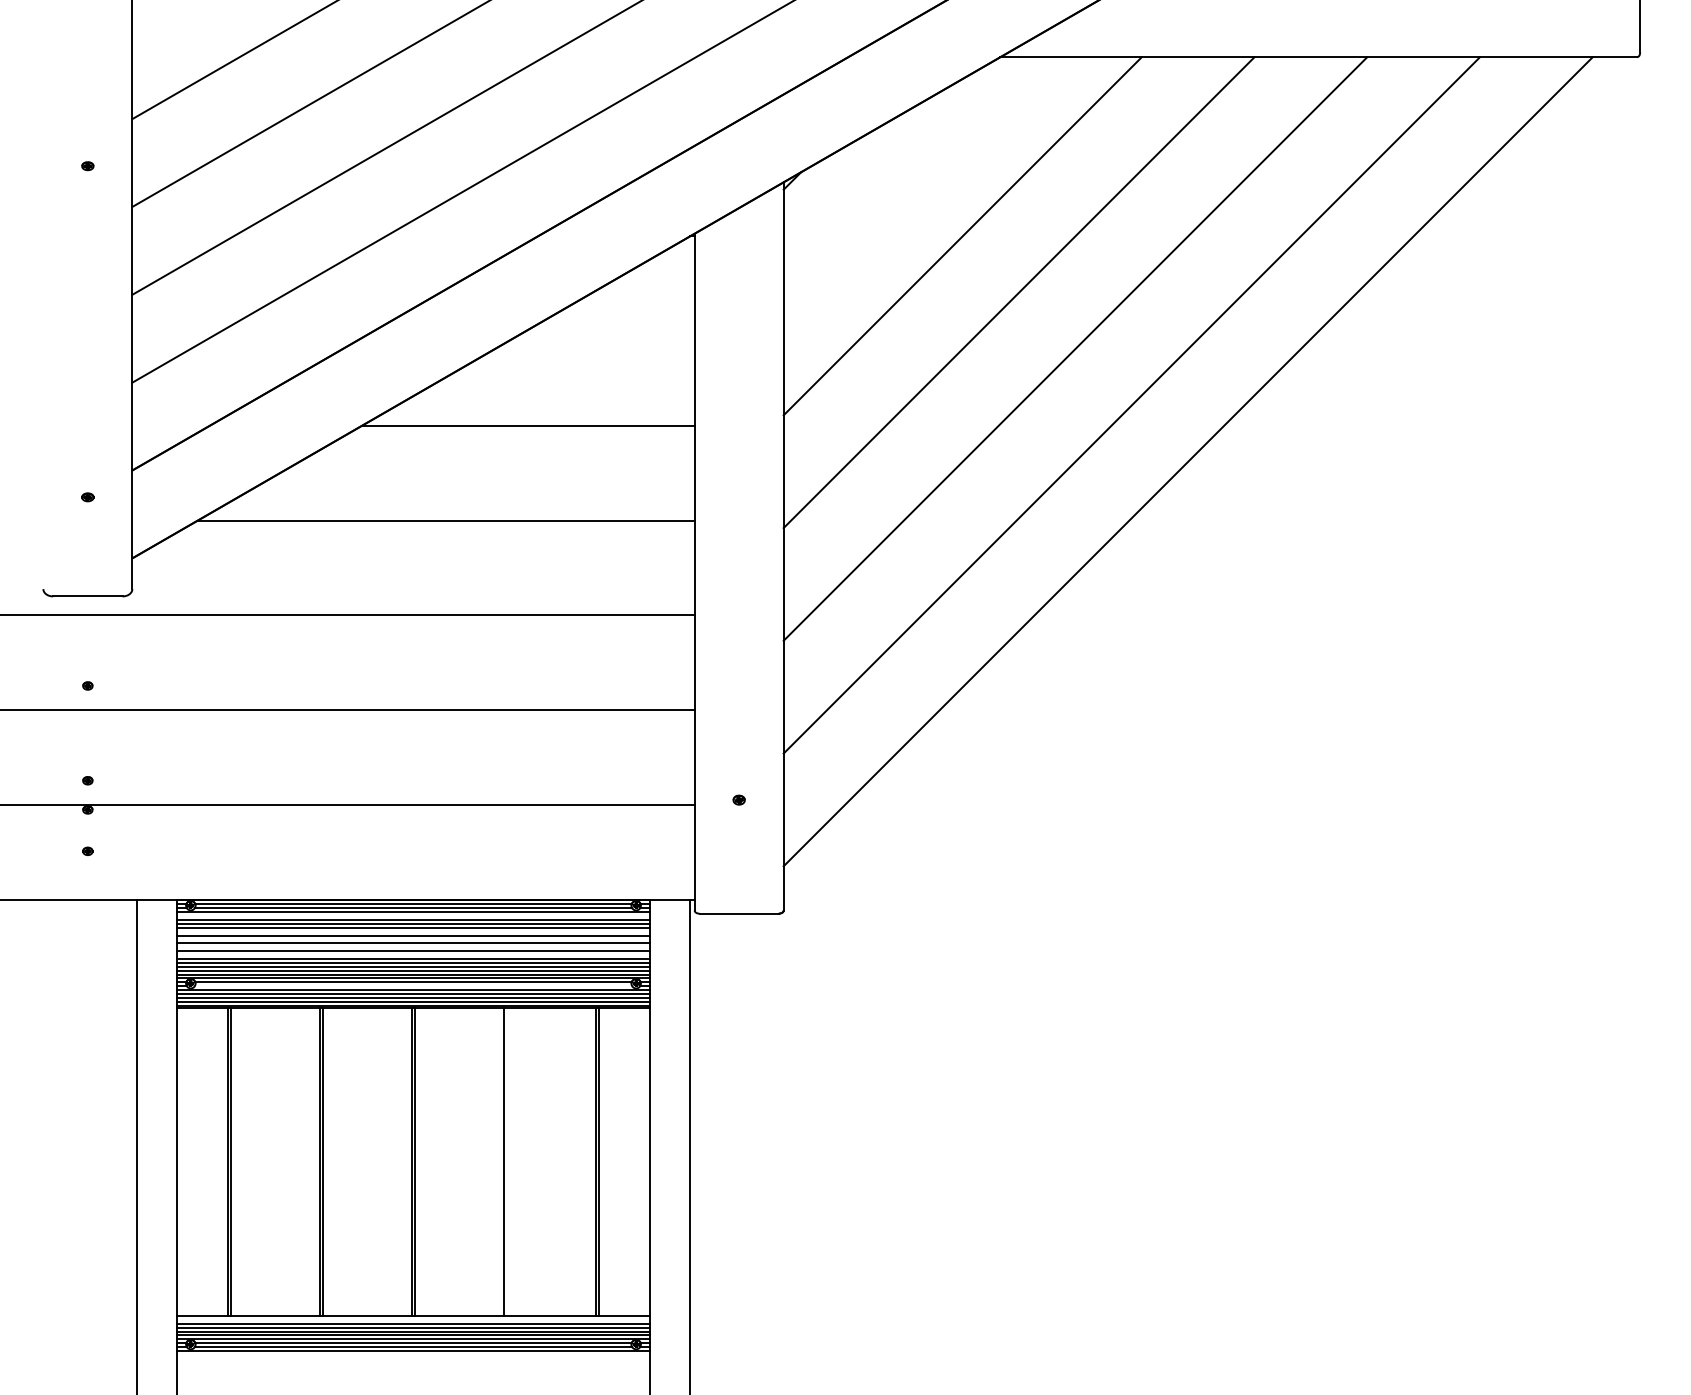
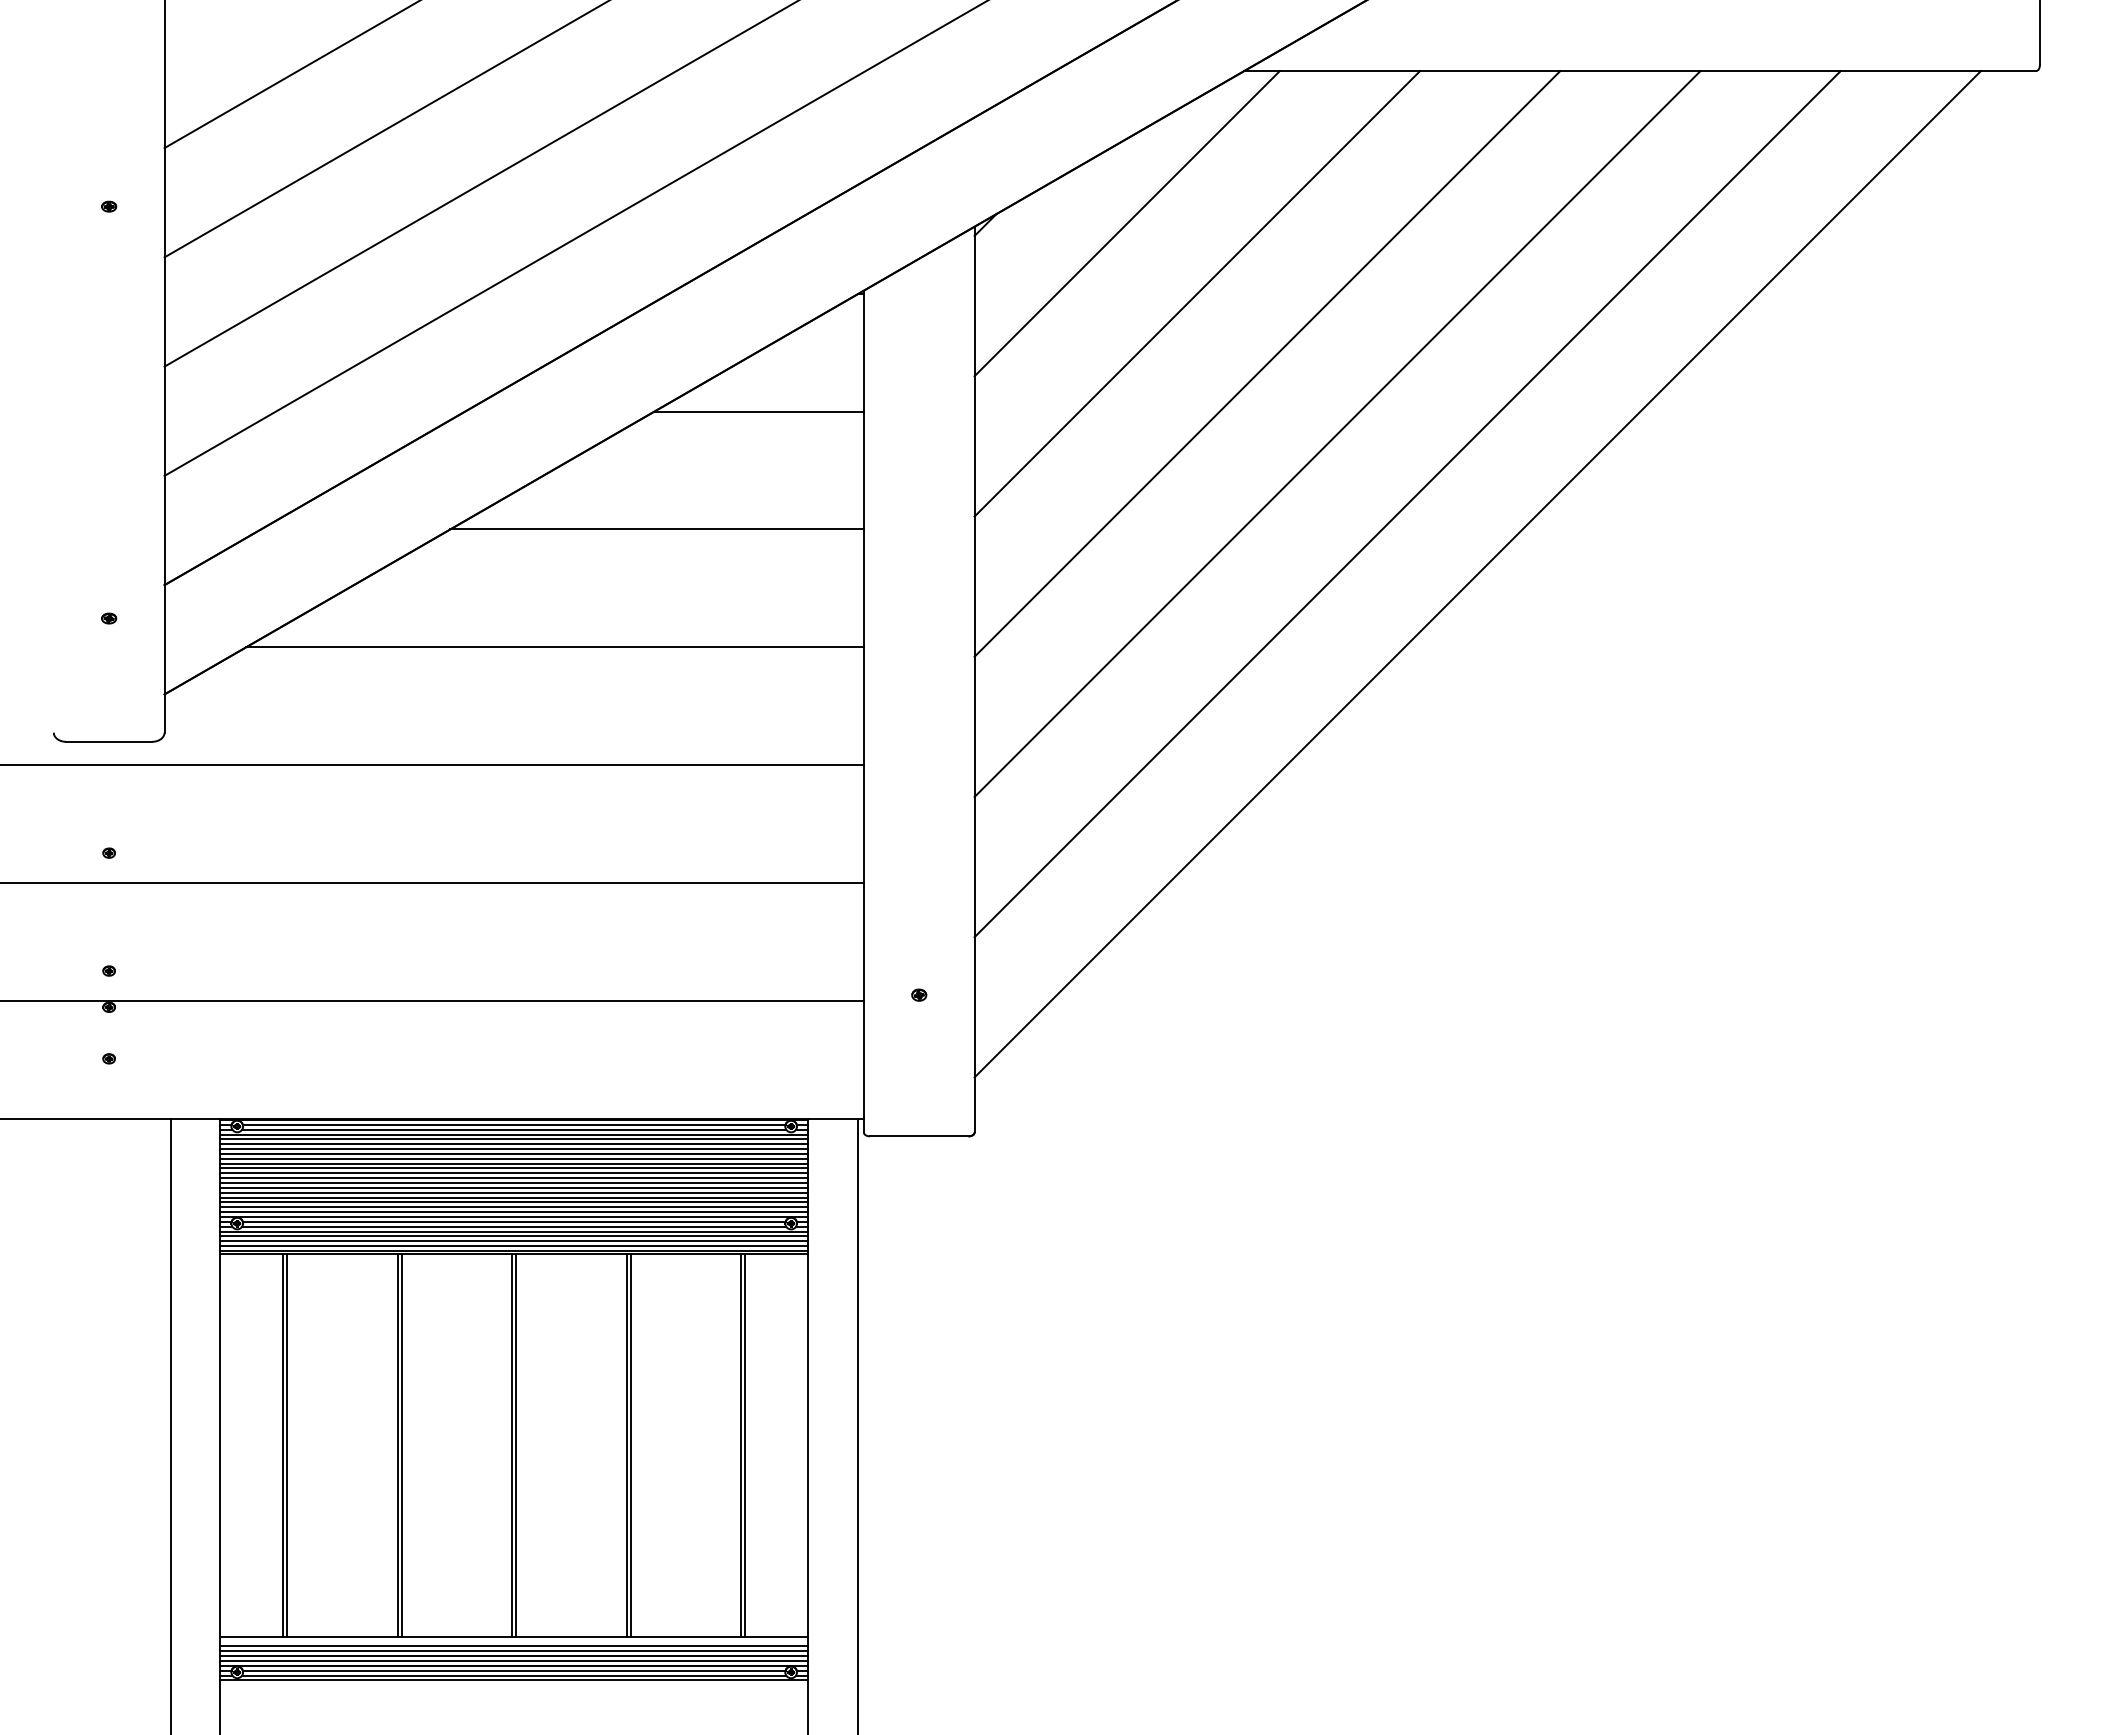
line: (905, 179) -> (1126, 223), added
line: (609, 330) -> (758, 411), added
line: (412, 916) -> (513, 1139), added
line: (412, 931) -> (513, 1158), added
line: (412, 939) -> (513, 1168), added
line: (412, 947) -> (513, 1178), added
line: (412, 954) -> (513, 1187), added
line: (413, 986) -> (514, 1226), added
line: (507, 1162) -> (630, 1445), added

